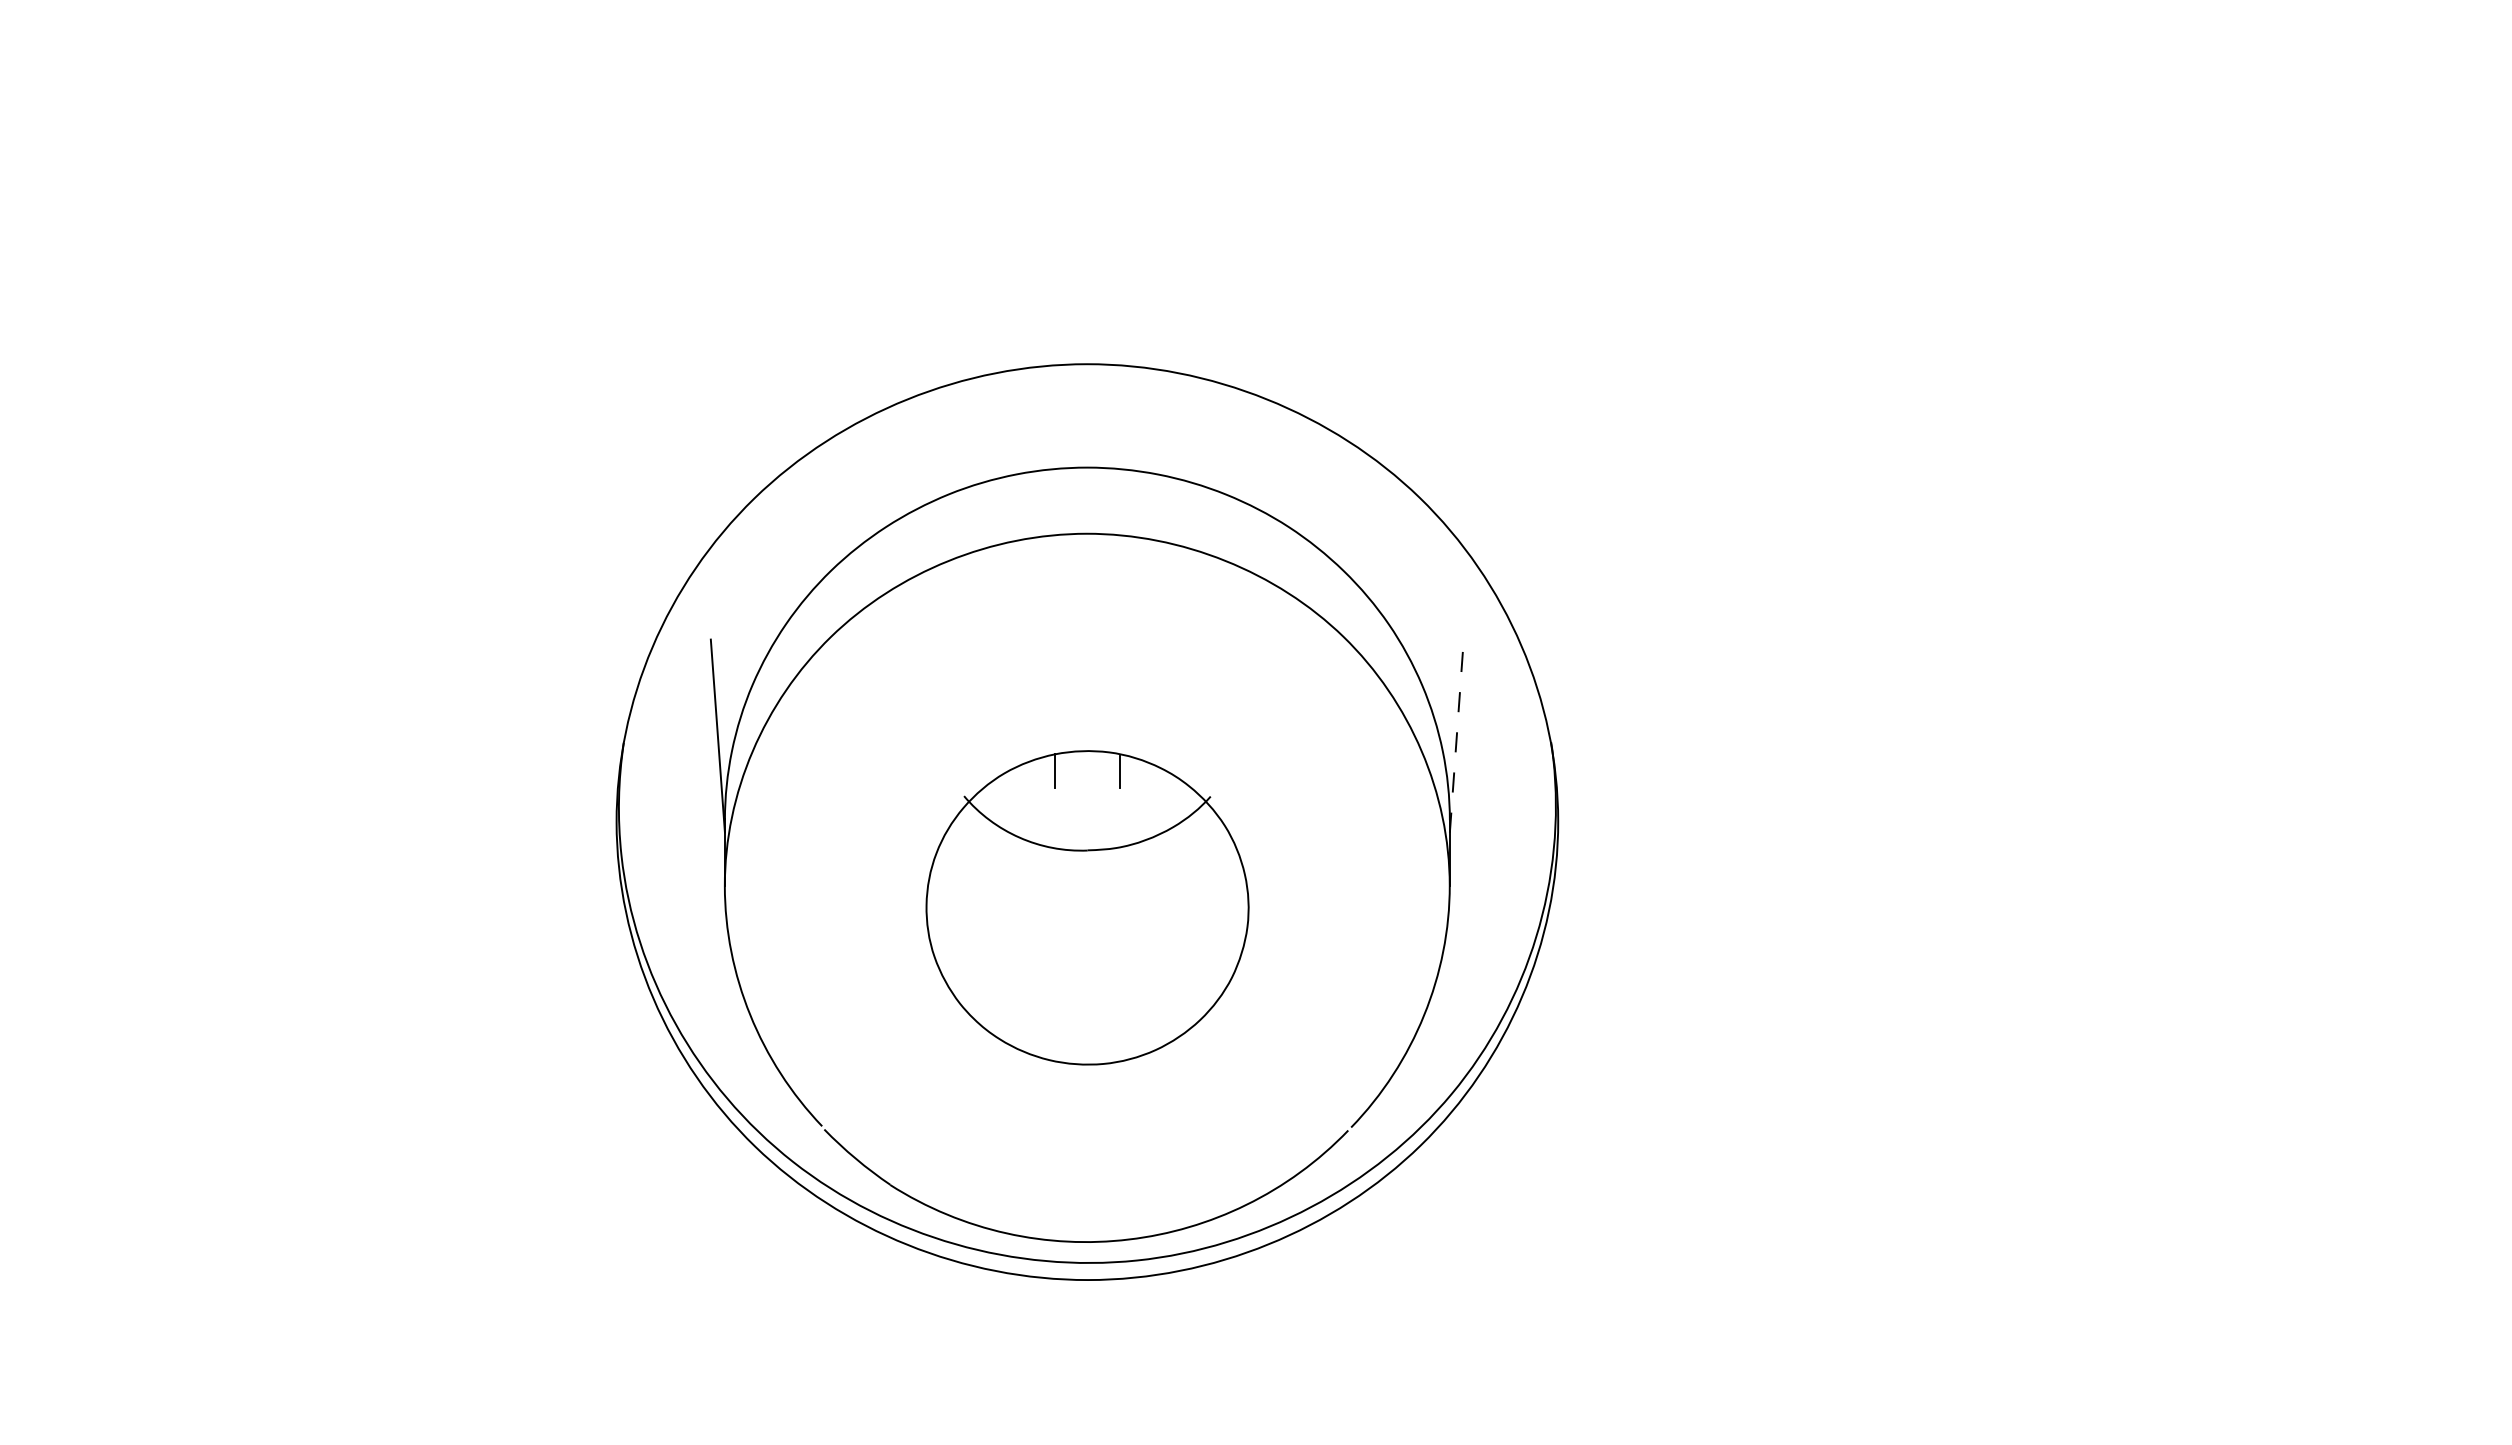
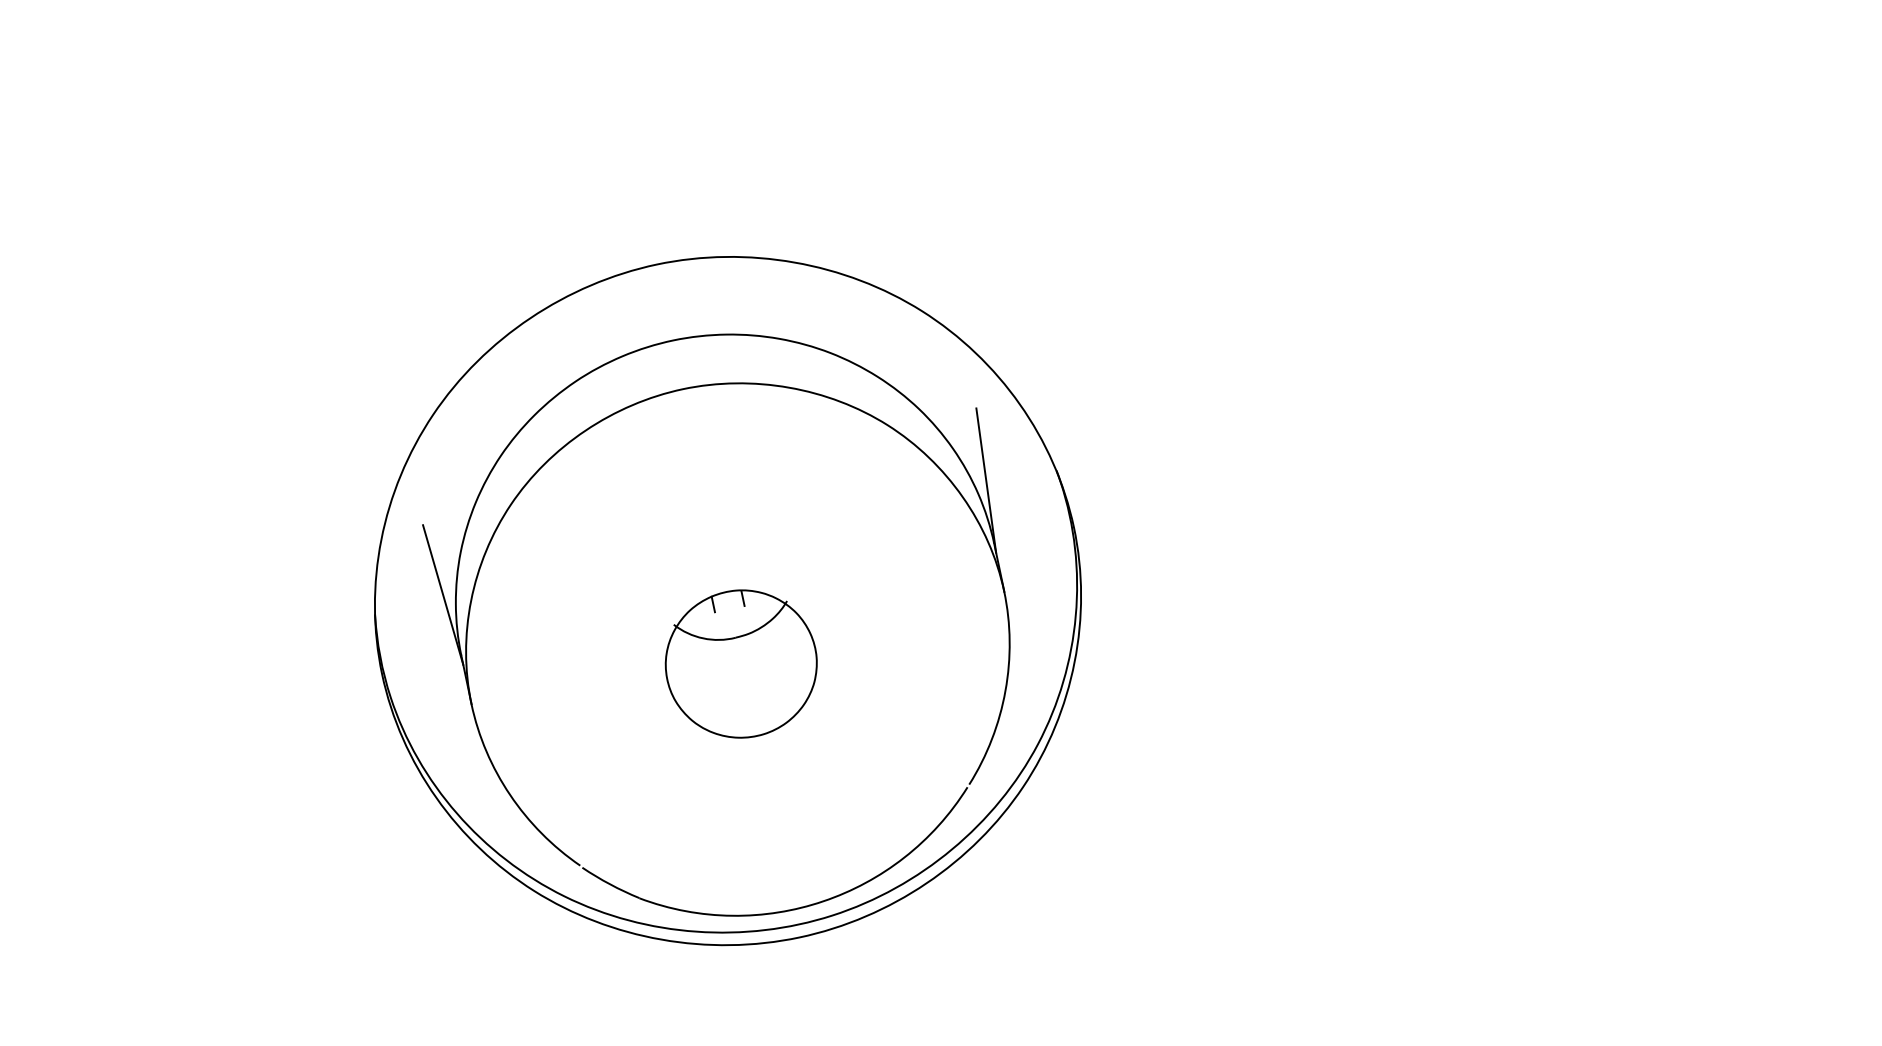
line: (1456, 736) -> (986, 480), dashed -> solid
part: (1086, 907) -> (740, 663), size x0.62

